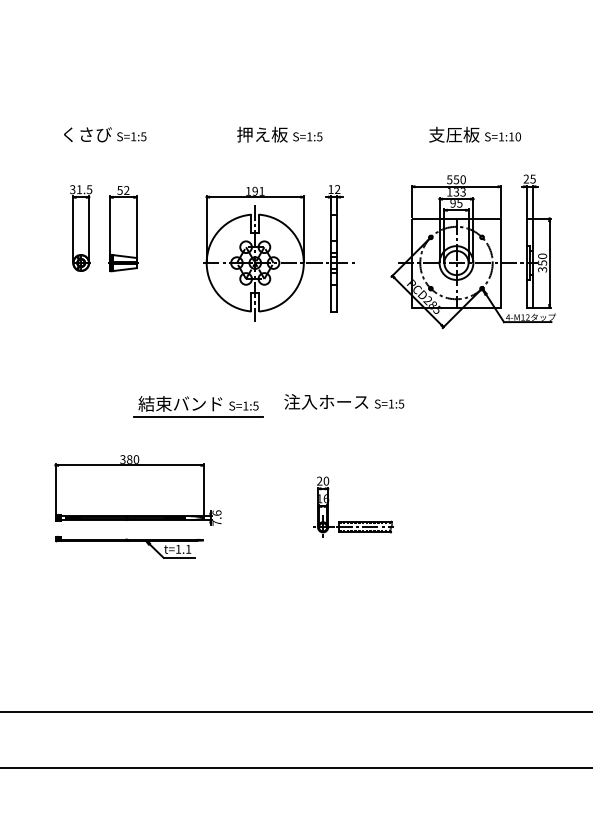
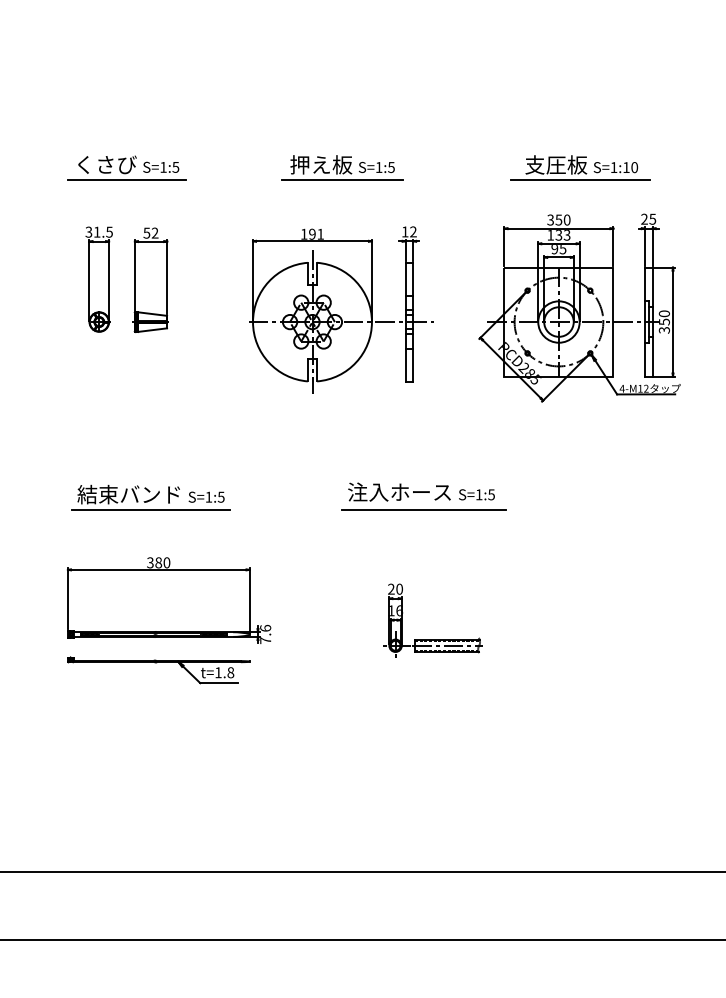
line: (103, 147) -> (126, 180), added
line: (279, 147) -> (342, 180), added
line: (474, 147) -> (580, 180), added
text: (449, 179) -> (550, 219), 550 -> 350
part: (198, 406) -> (150, 497), moved
line: (345, 416) -> (423, 509), added
text: (188, 549) -> (230, 672), t=1.1 -> t=1.8

